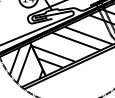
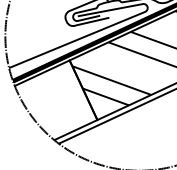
hatch: (25, 63) -> (61, 97), removed

